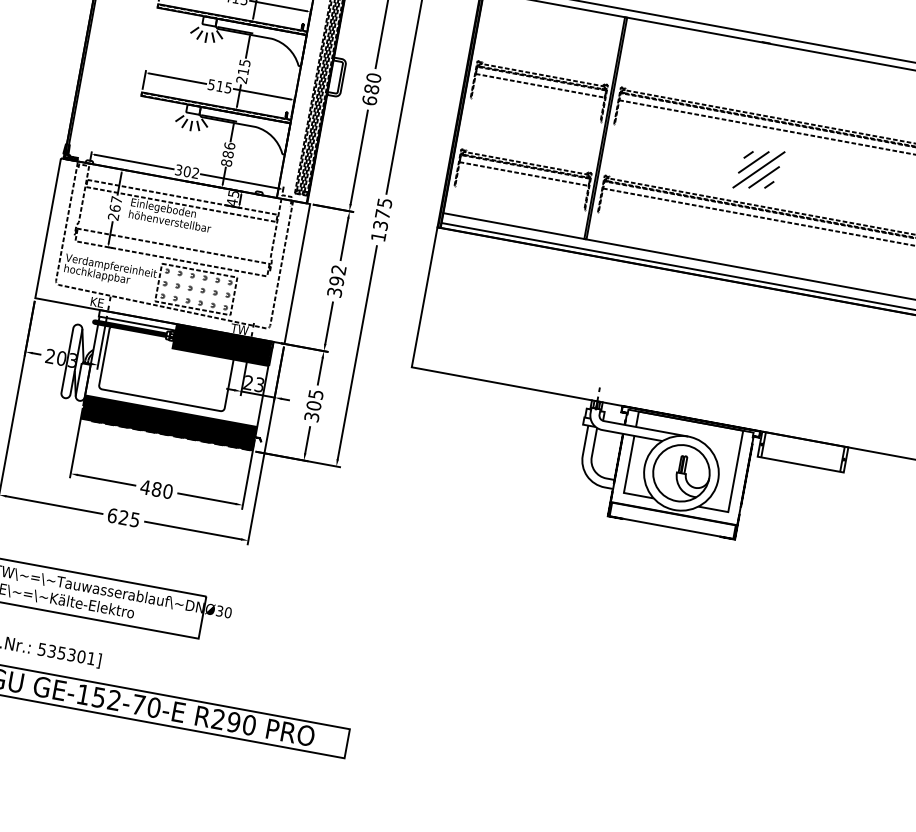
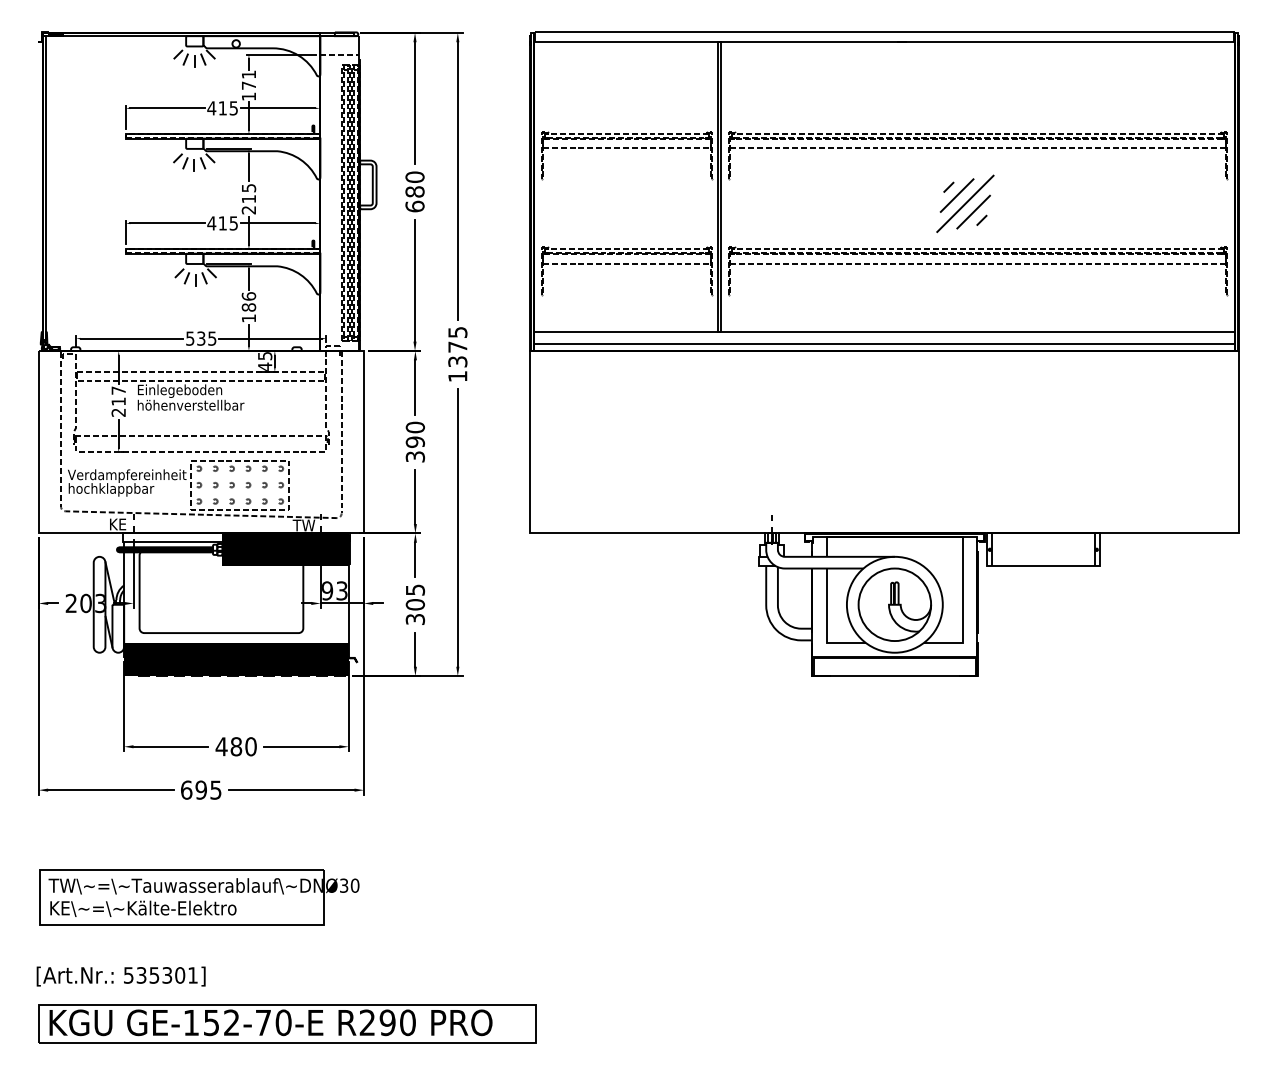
text: (211, 84) -> (211, 223), 515 -> 415
text: (226, 162) -> (248, 318), 886 -> 186
part: (759, 169) -> (965, 203), moved
text: (187, 171) -> (201, 338), 302 -> 535
text: (114, 208) -> (118, 401), 267 -> 217
text: (338, 269) -> (415, 427), 392 -> 390
text: (248, 382) -> (327, 590), 23 -> 93
text: (123, 517) -> (200, 789), 625 -> 695

